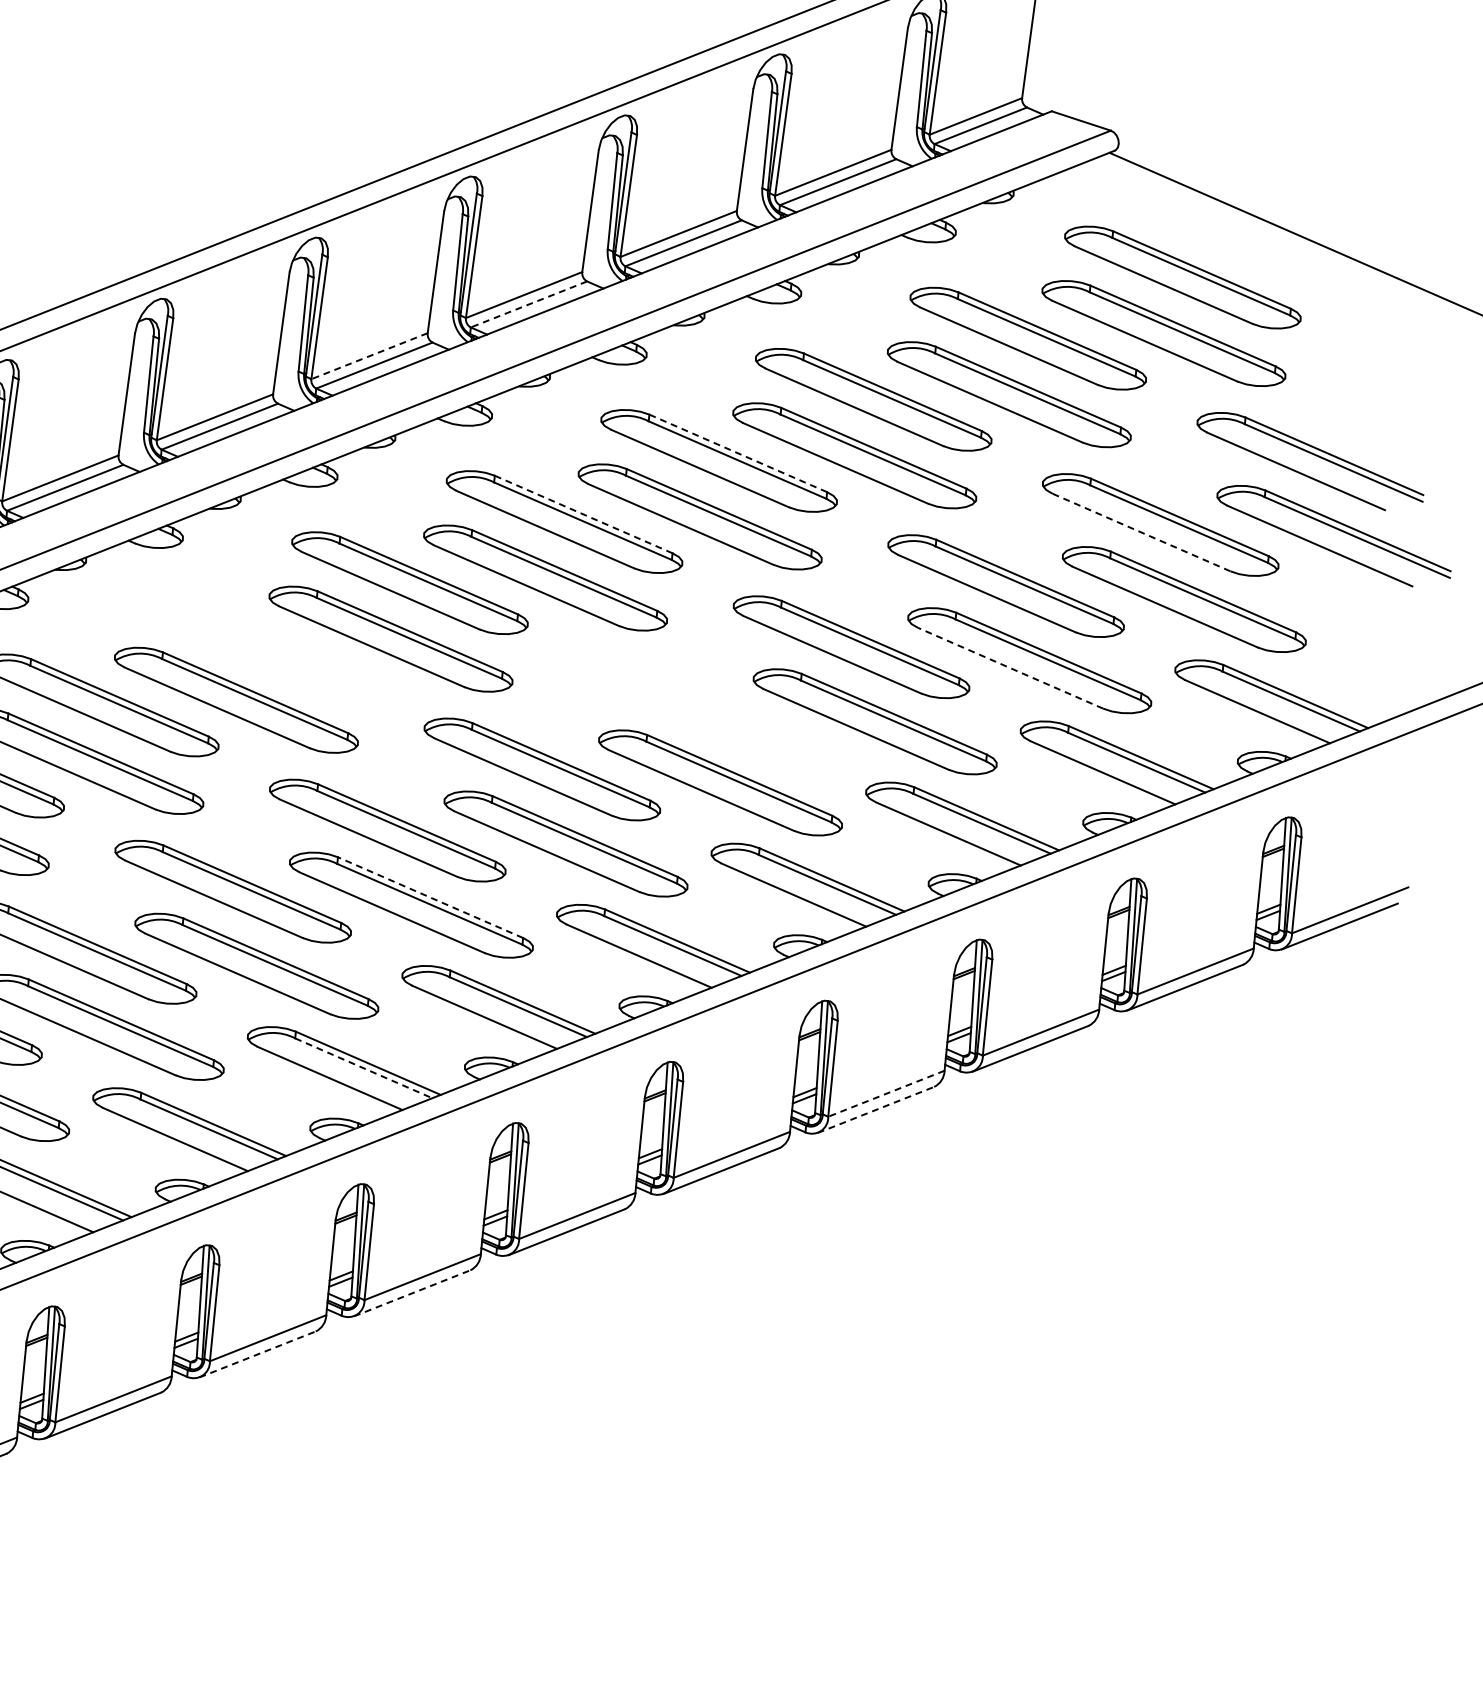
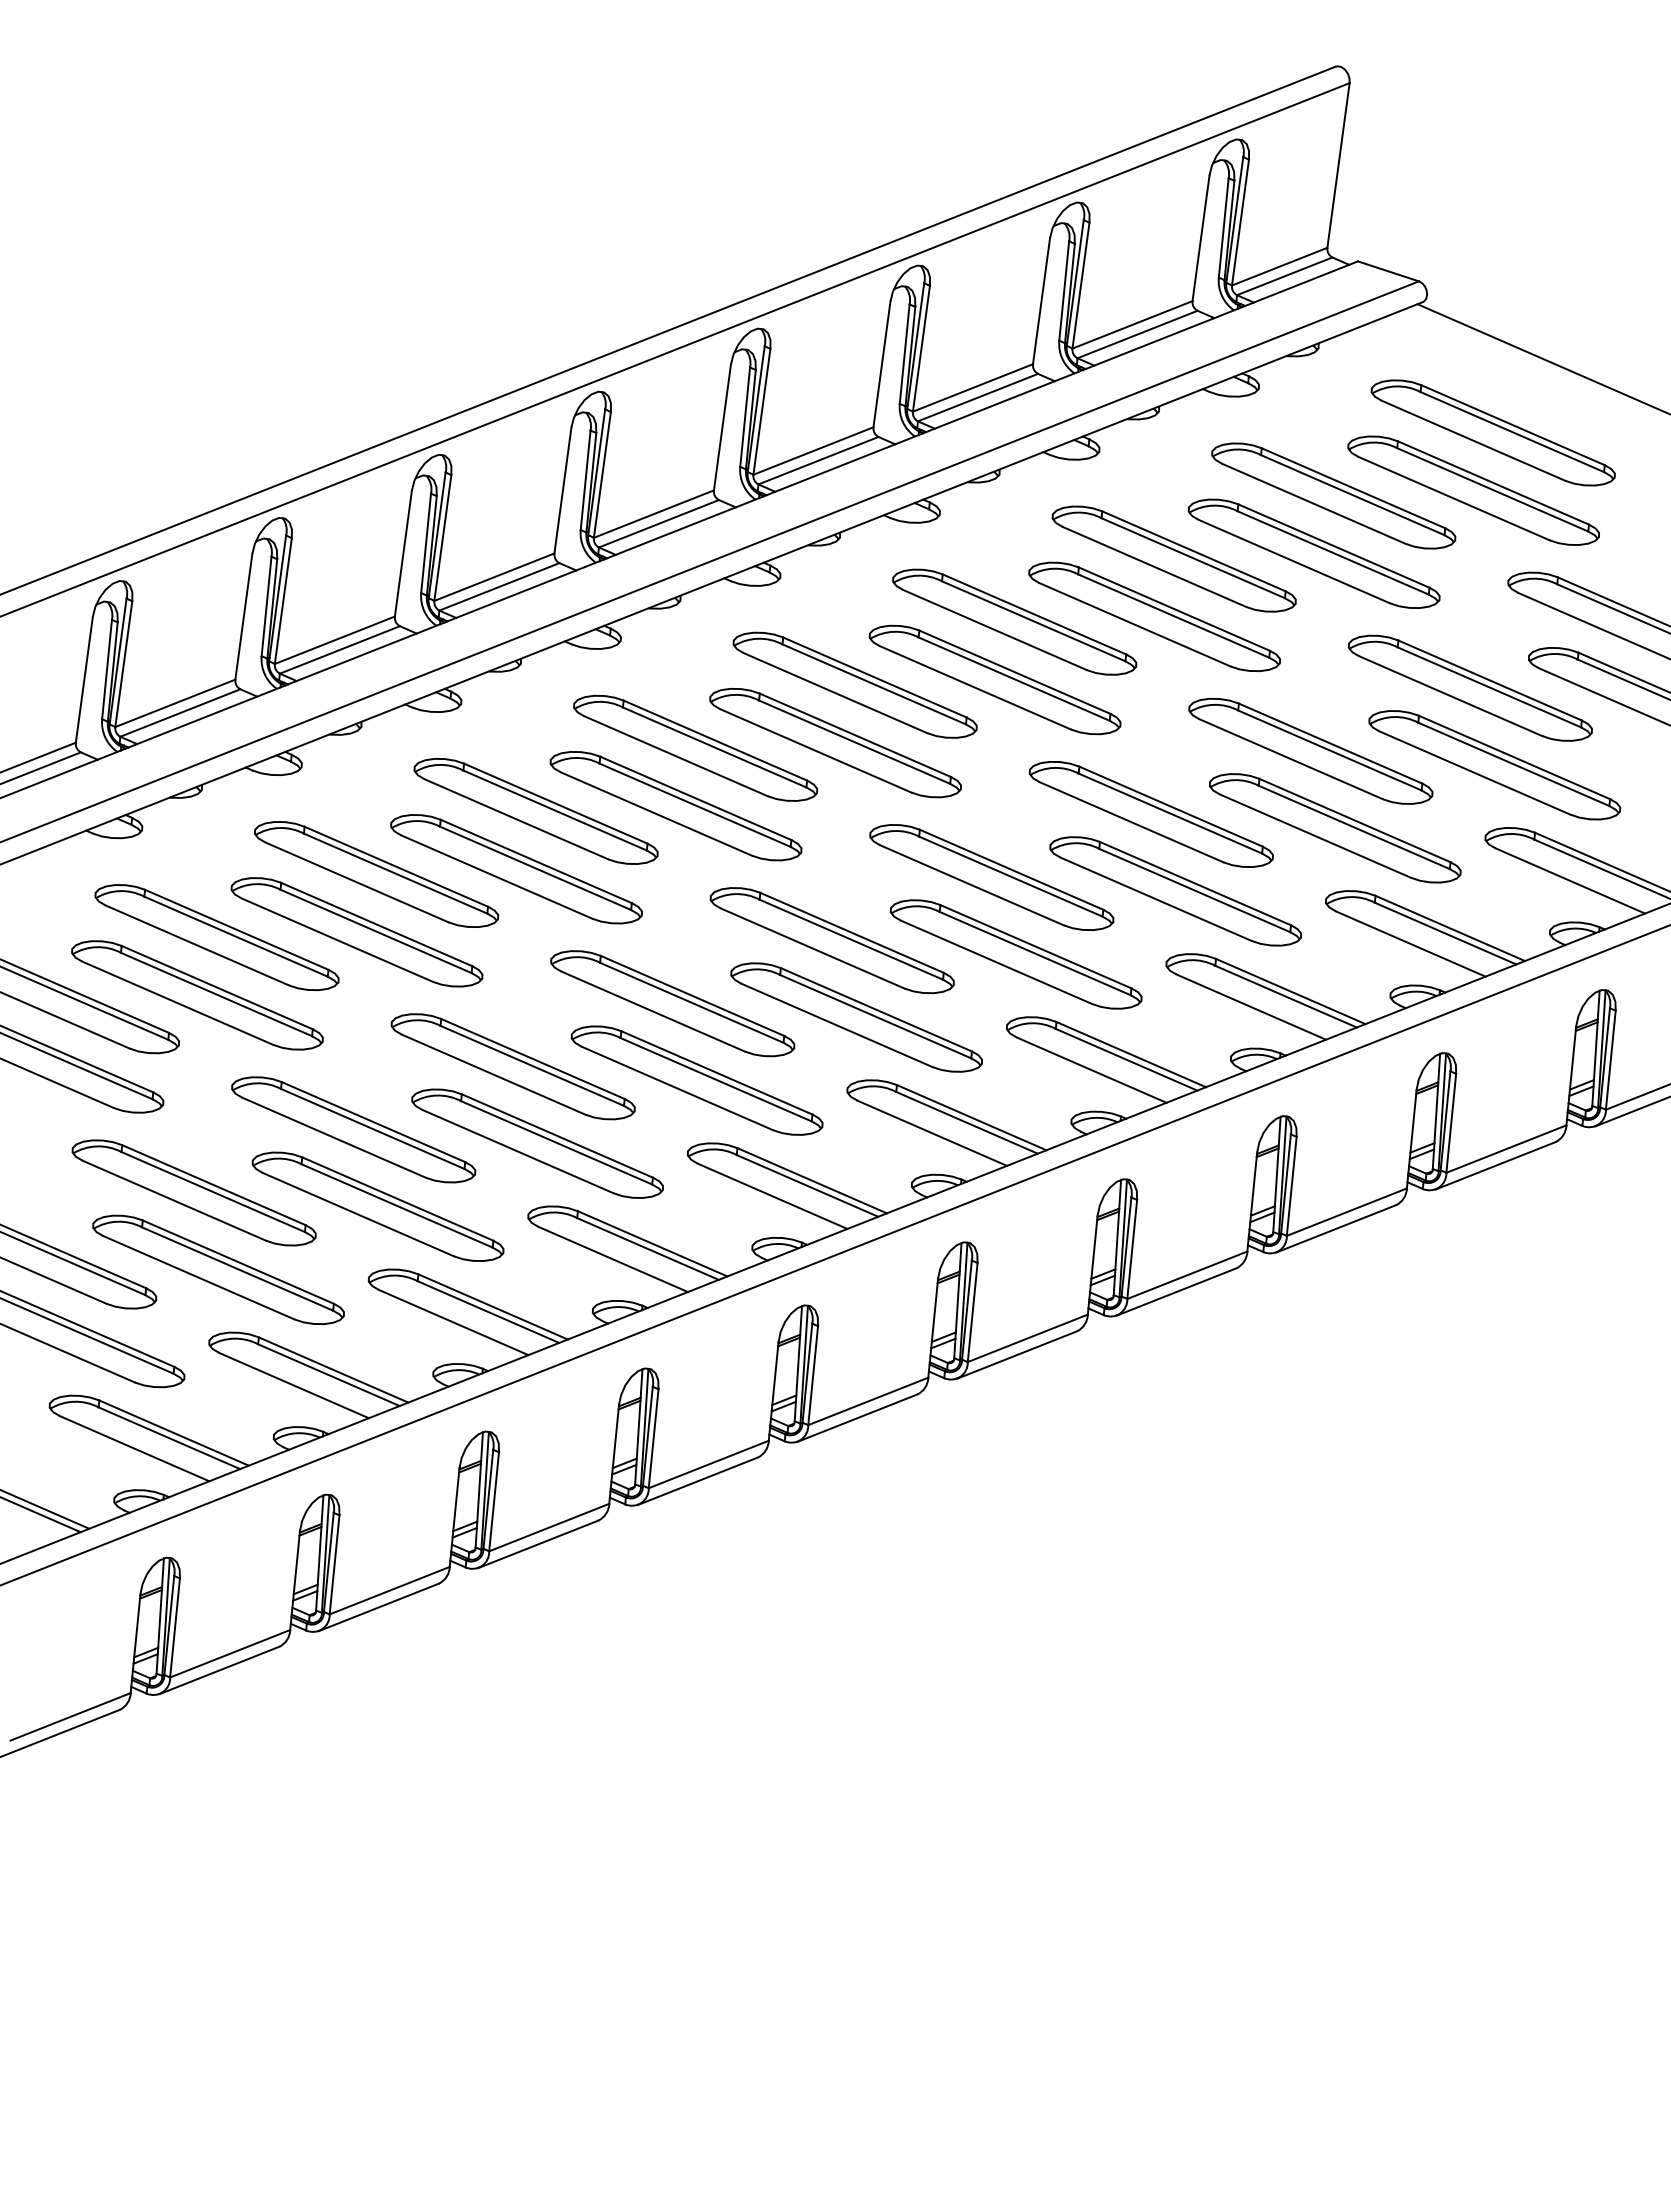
line: (529, 304) -> (818, 460), dashed -> solid
line: (369, 356) -> (653, 514), dashed -> solid
line: (737, 453) -> (1033, 614), dashed -> solid
line: (583, 514) -> (874, 677), dashed -> solid
line: (1142, 532) -> (1451, 696), dashed -> solid
part: (254, 644) -> (535, 811), added
line: (1010, 667) -> (1315, 835), dashed -> solid
part: (696, 708) -> (991, 877), added
line: (430, 897) -> (716, 1072), dashed -> solid
line: (364, 1068) -> (648, 1249), dashed -> solid
line: (886, 1093) -> (1187, 1275), dashed -> solid
line: (875, 1109) -> (1176, 1291), dashed -> solid
line: (411, 1293) -> (697, 1481), dashed -> solid
line: (257, 1354) -> (538, 1544), dashed -> solid

